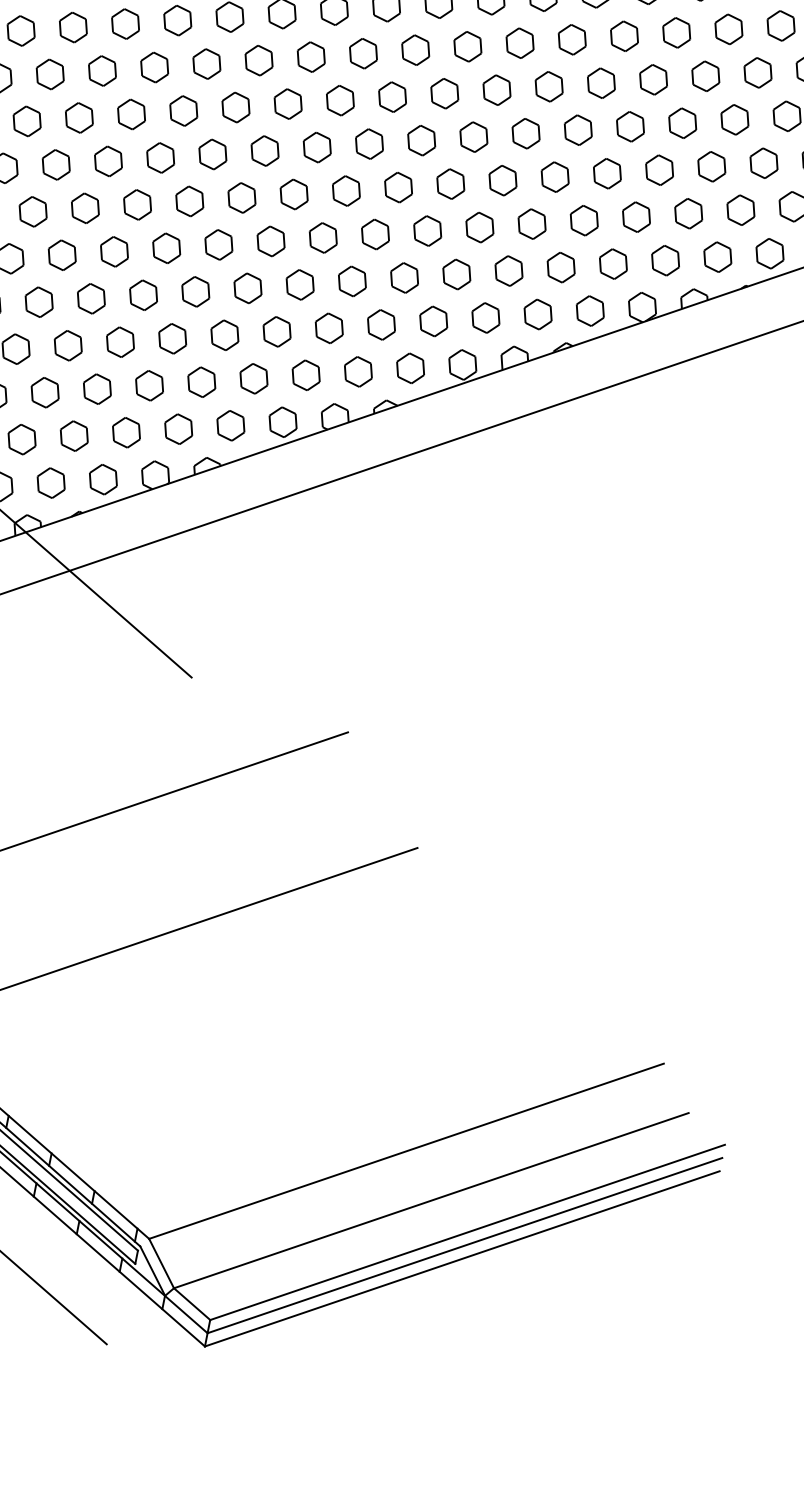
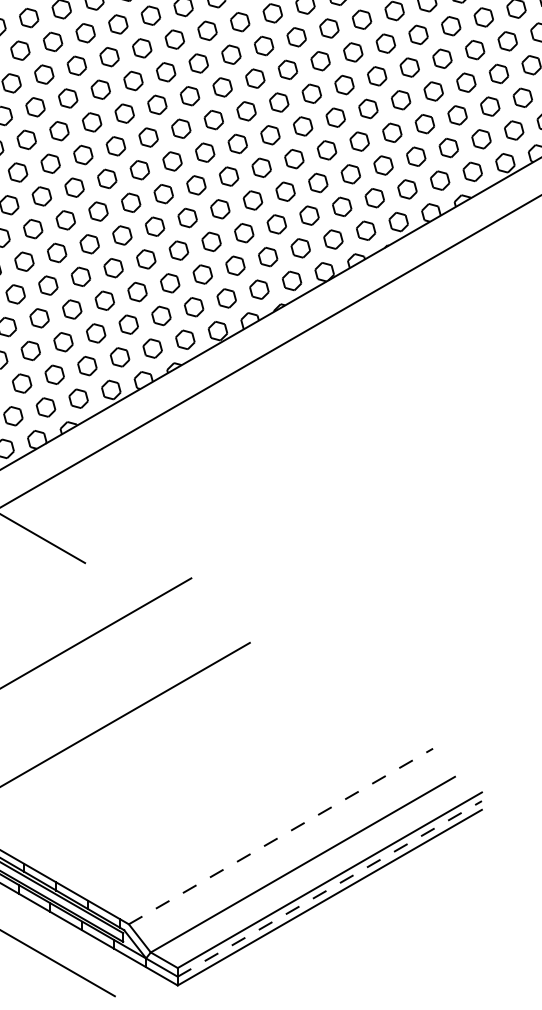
line: (405, 1151) -> (280, 836), solid -> dashed
line: (464, 1244) -> (329, 888), solid -> dashed

